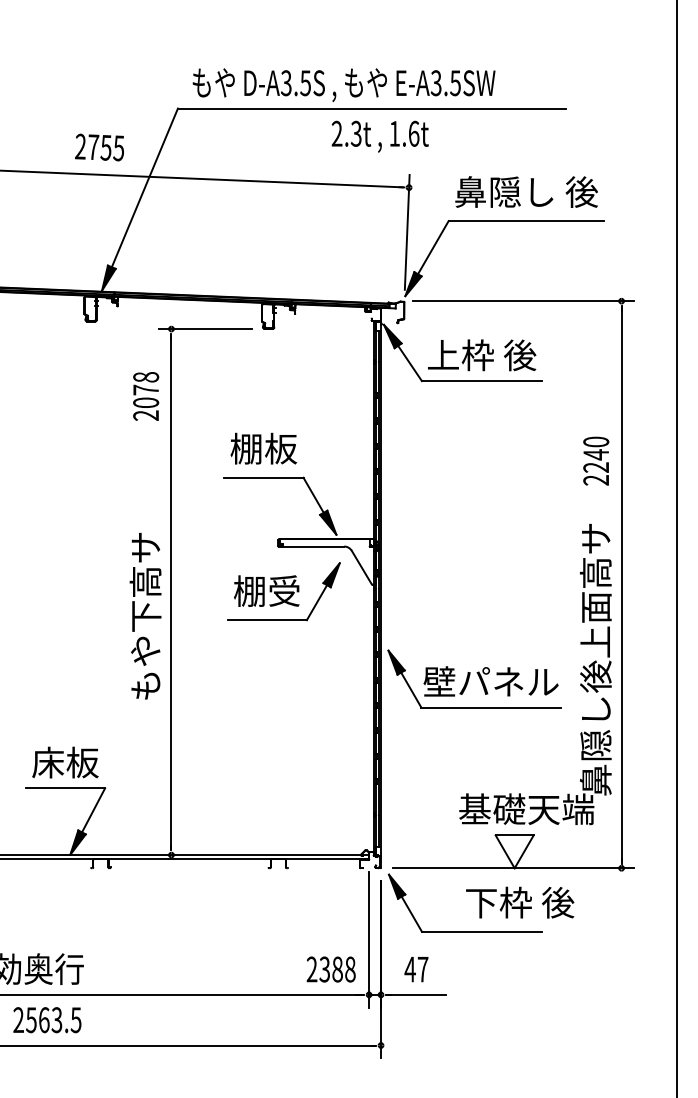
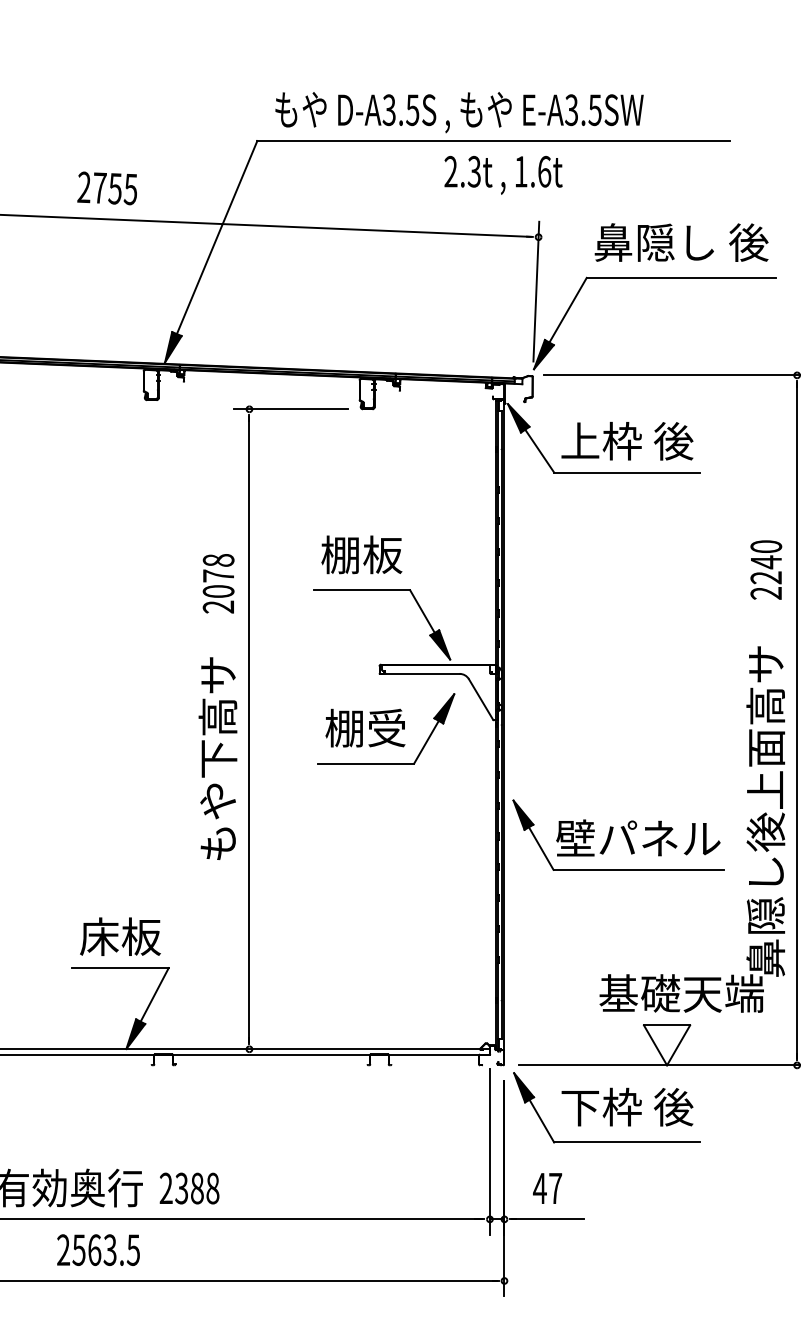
text: (99, 147) -> (107, 188), moved
text: (146, 396) -> (219, 583), moved
text: (520, 902) -> (627, 1106), moved
text: (330, 969) -> (188, 1188), moved

